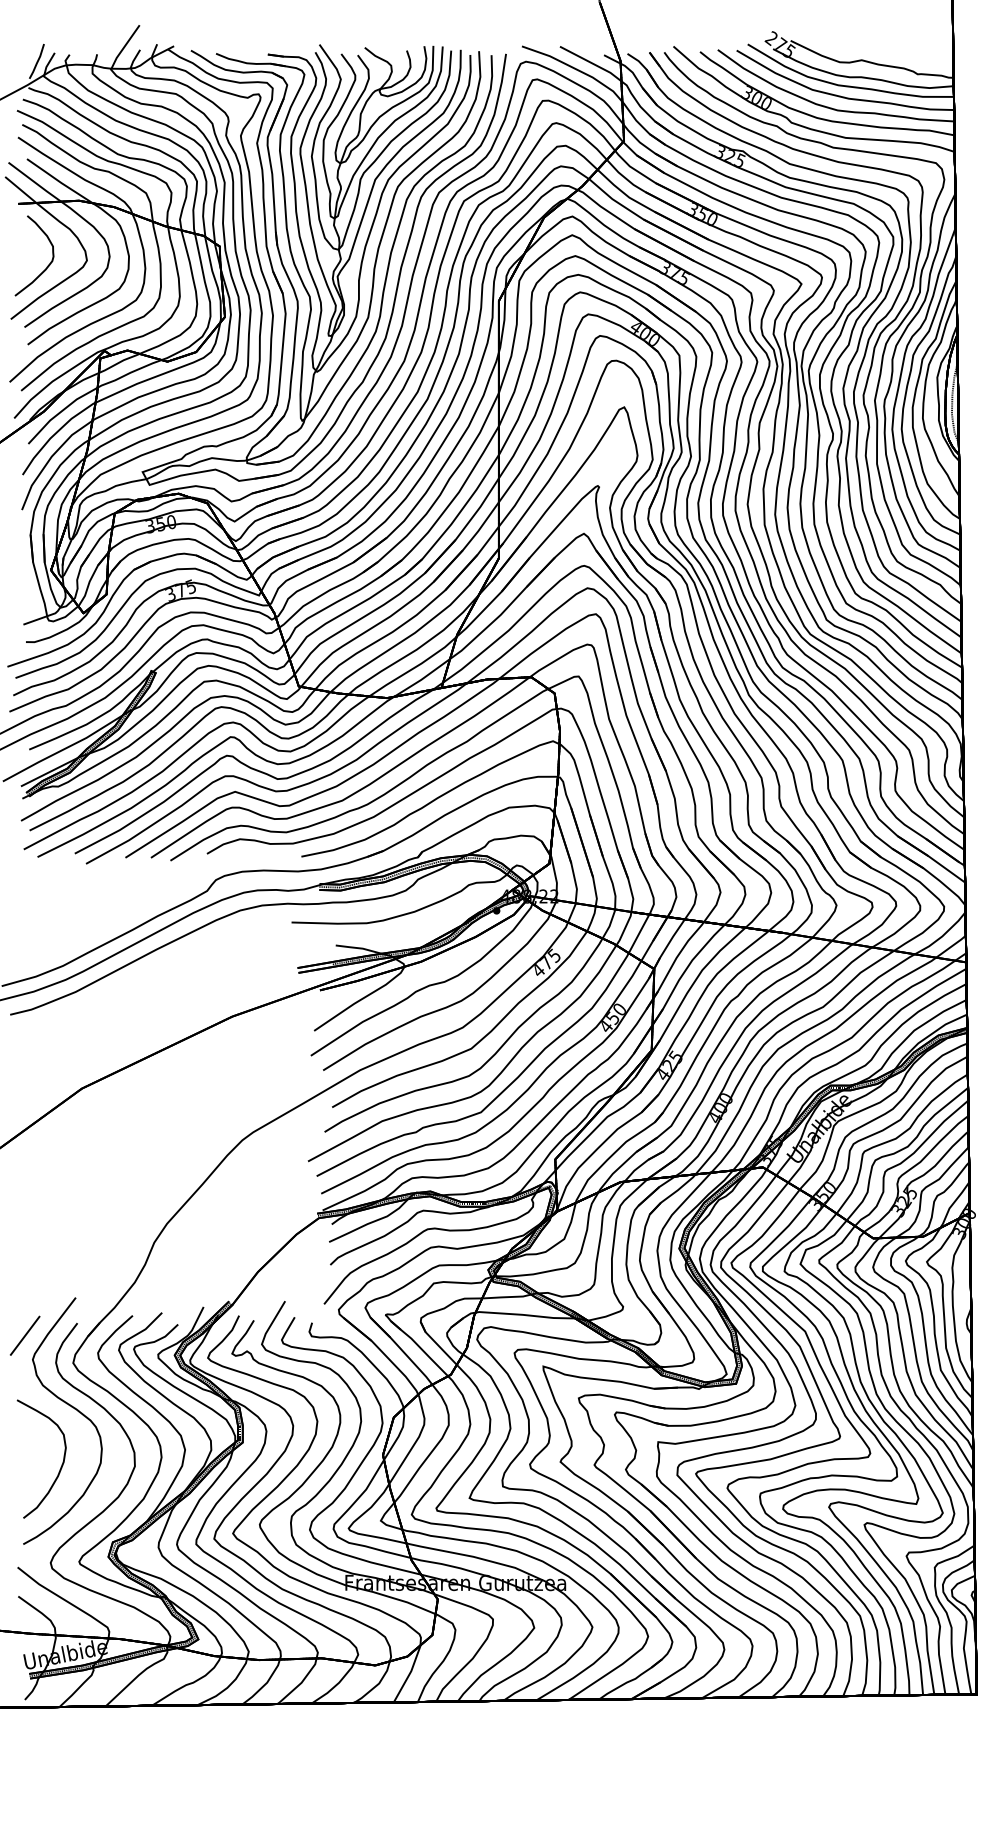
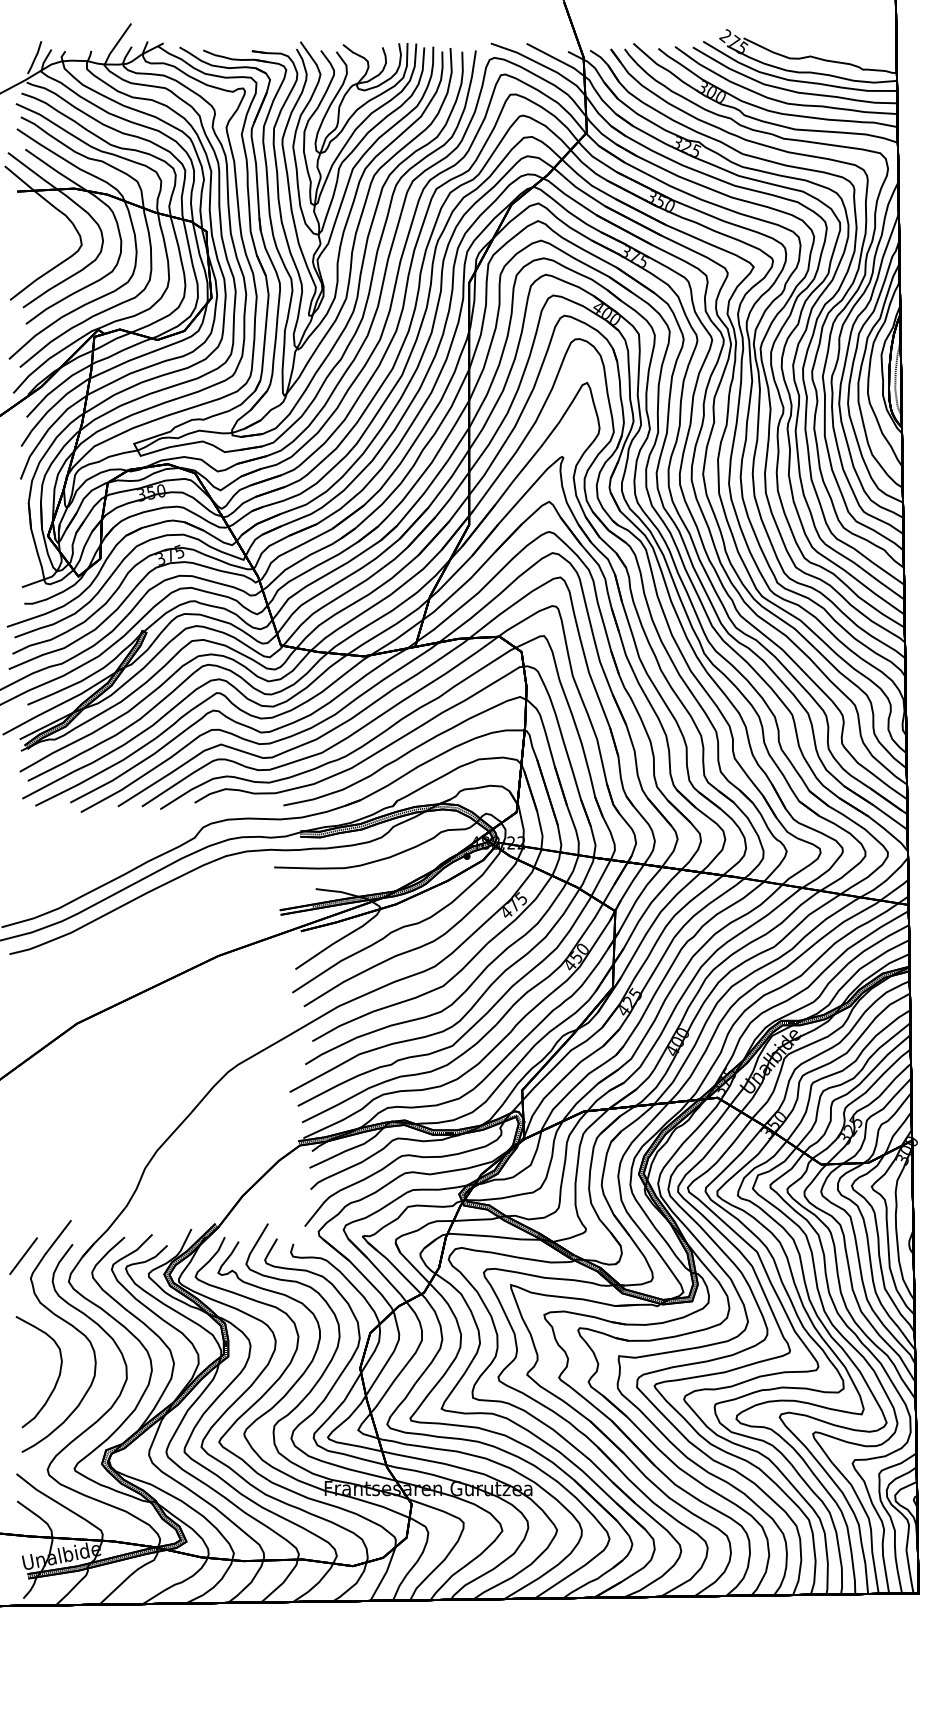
part: (46, 266) -> (43, 250), removed

